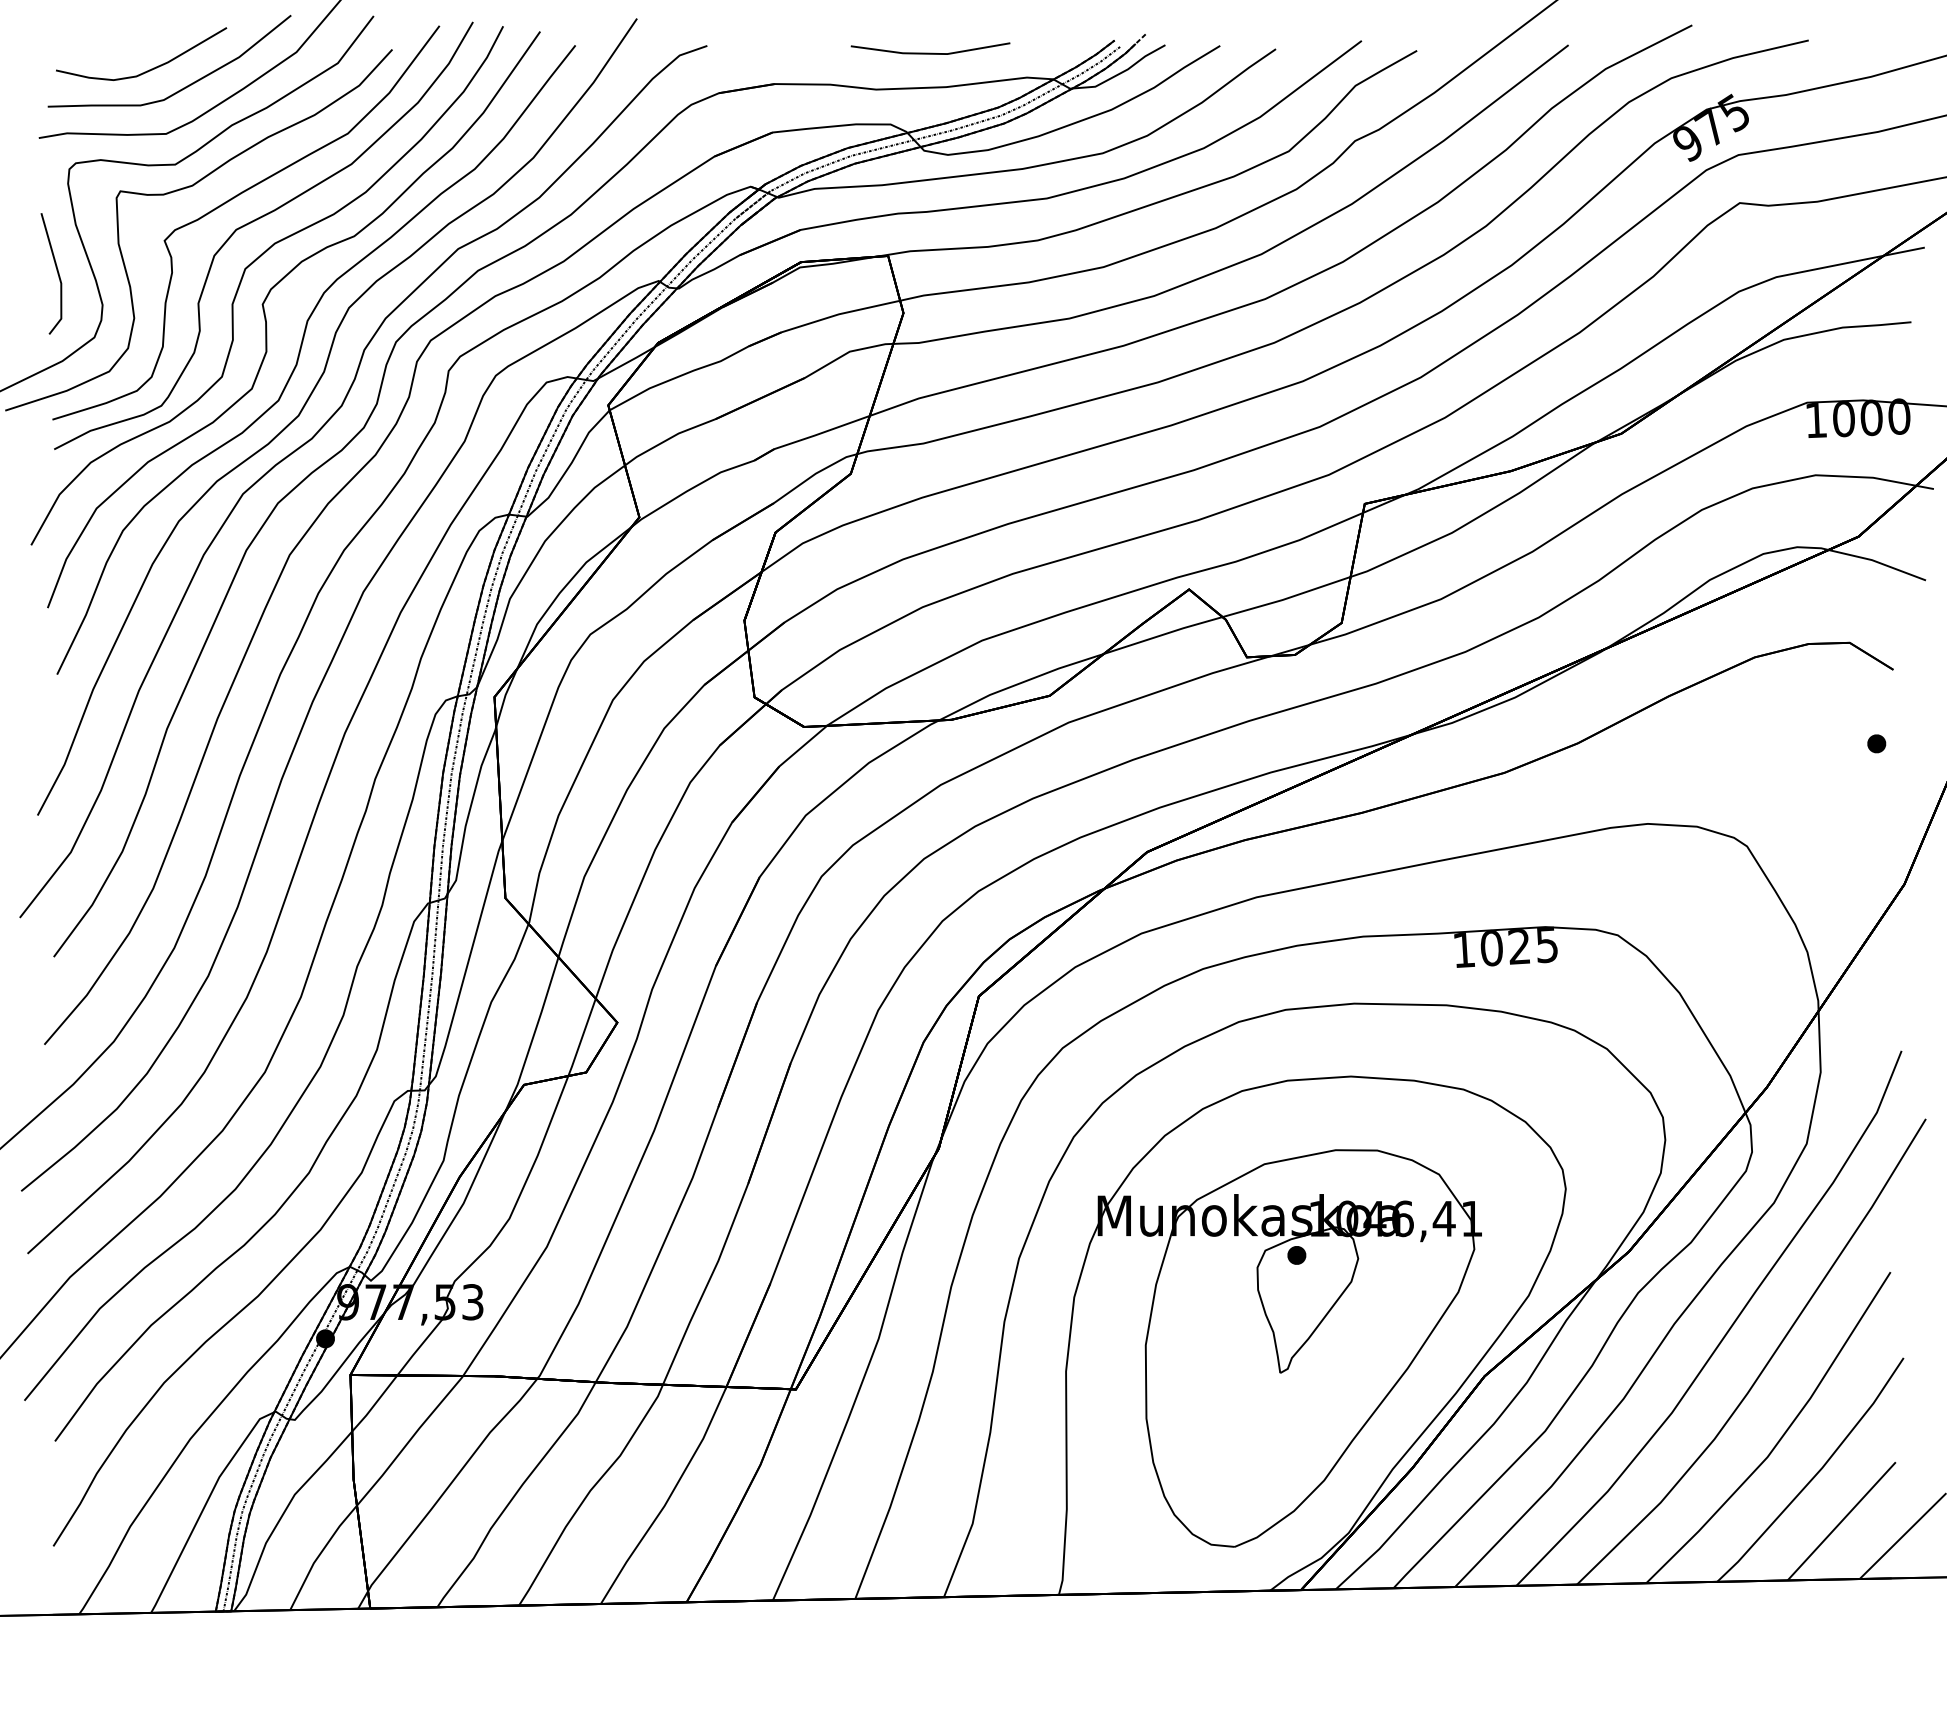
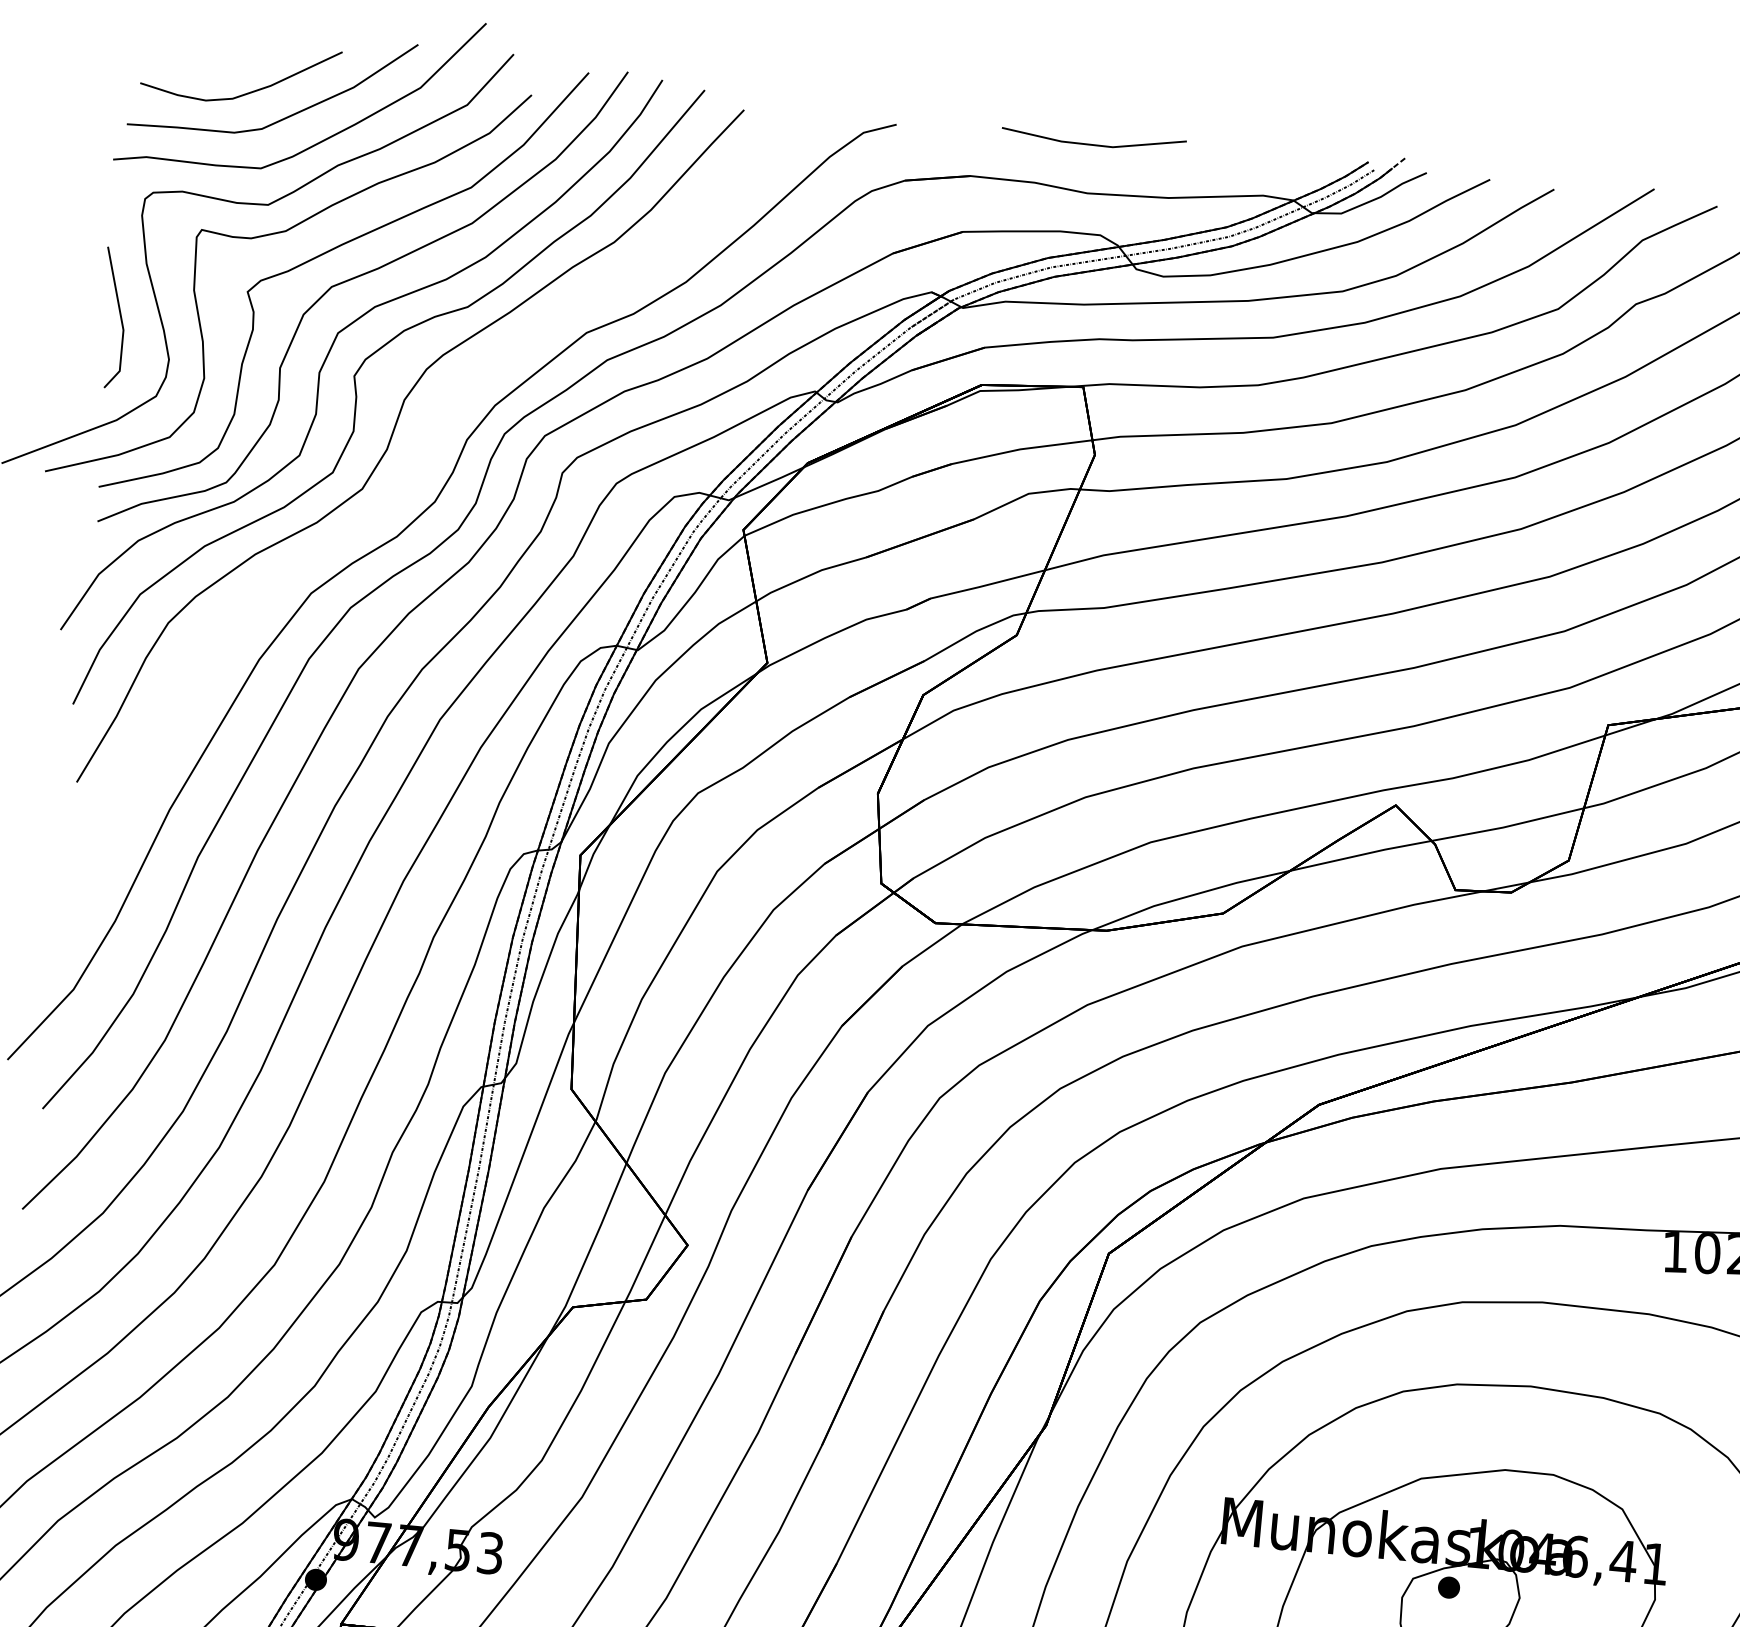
part: (930, 48) -> (1093, 138), moved
part: (309, 399) -> (398, 491), removed

